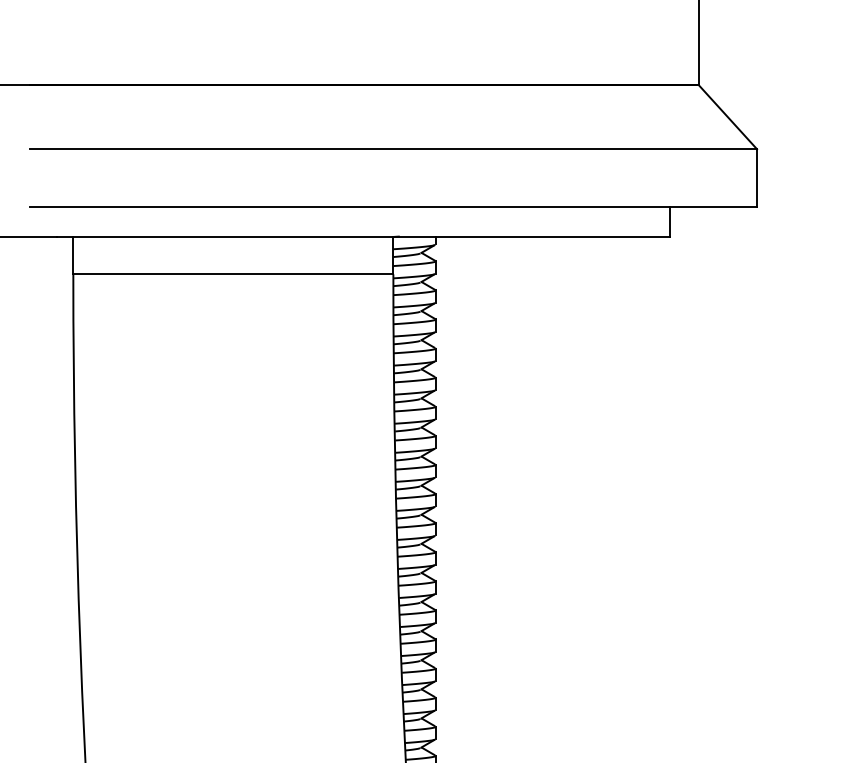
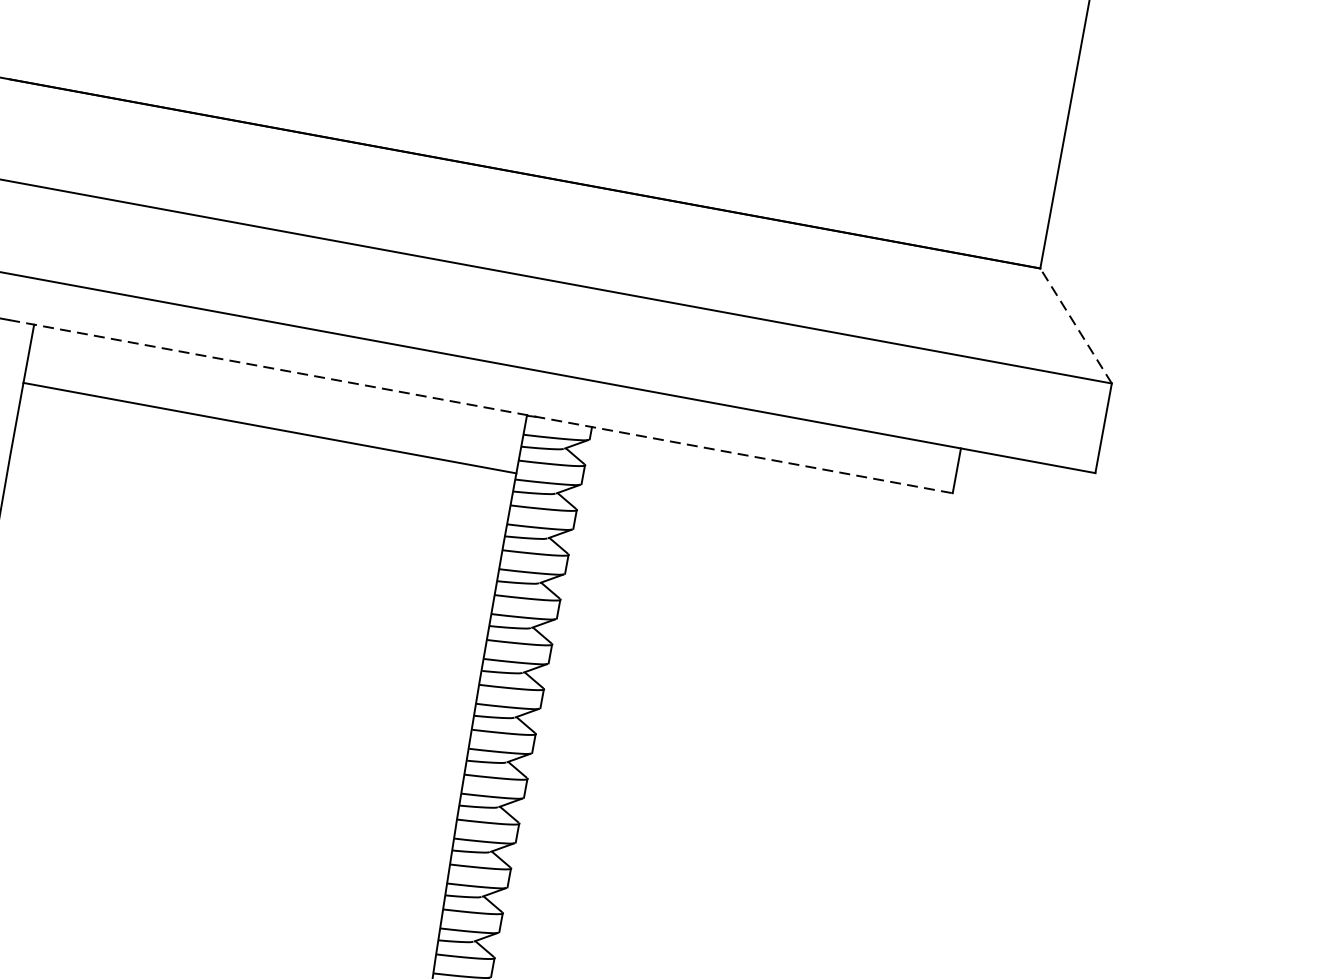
line: (727, 116) -> (1075, 324), solid -> dashed
line: (363, 236) -> (481, 406), solid -> dashed

